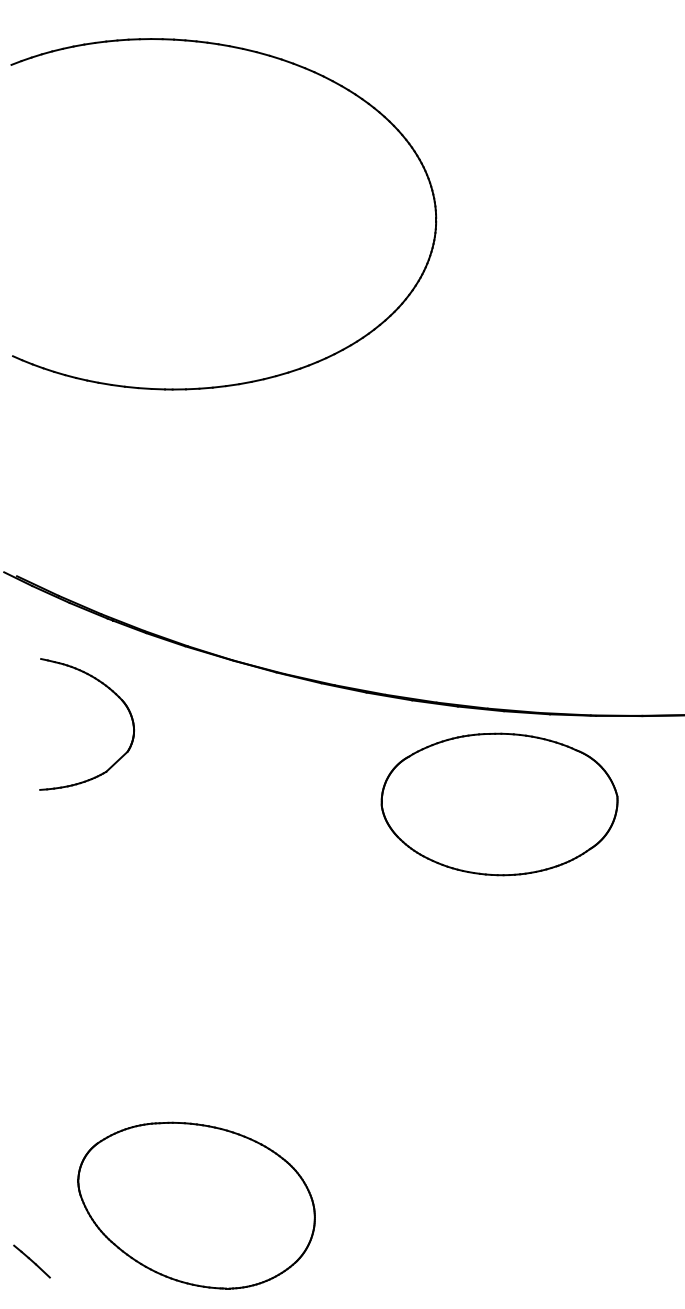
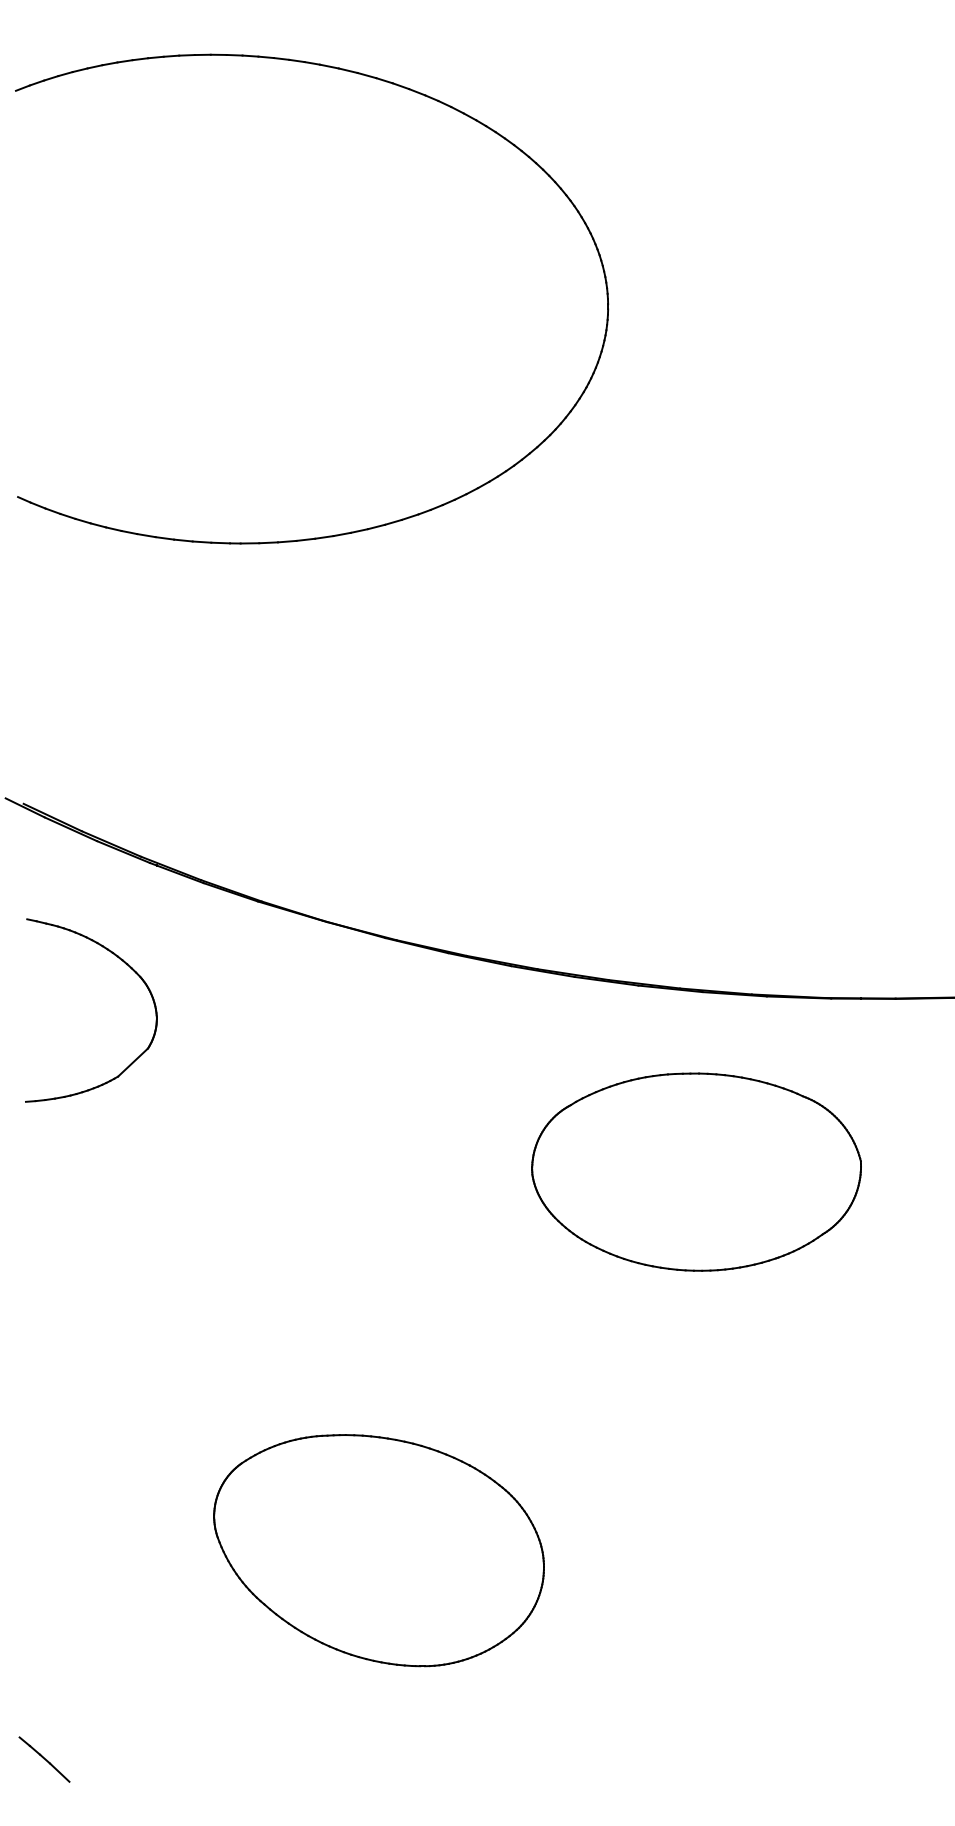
part: (111, 691) -> (125, 964), moved
part: (499, 804) -> (696, 1171), moved
part: (196, 1205) -> (378, 1550), moved

